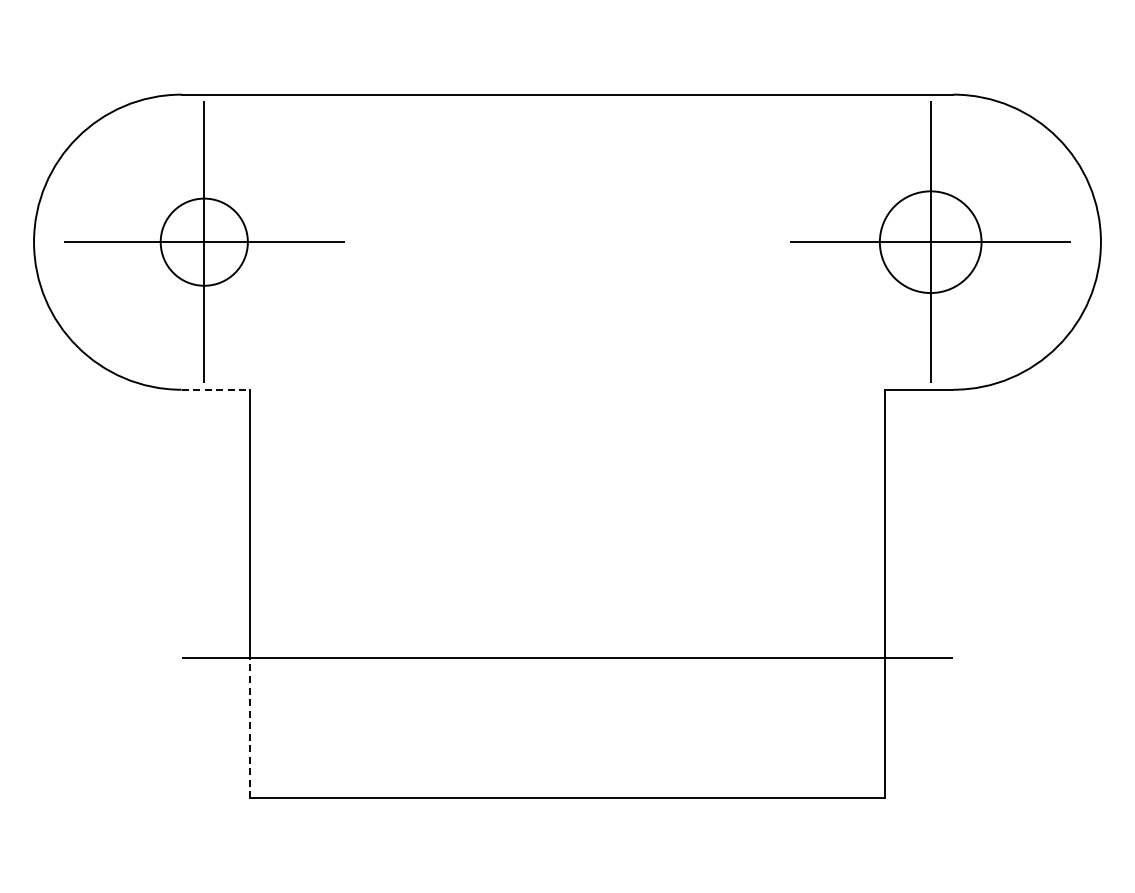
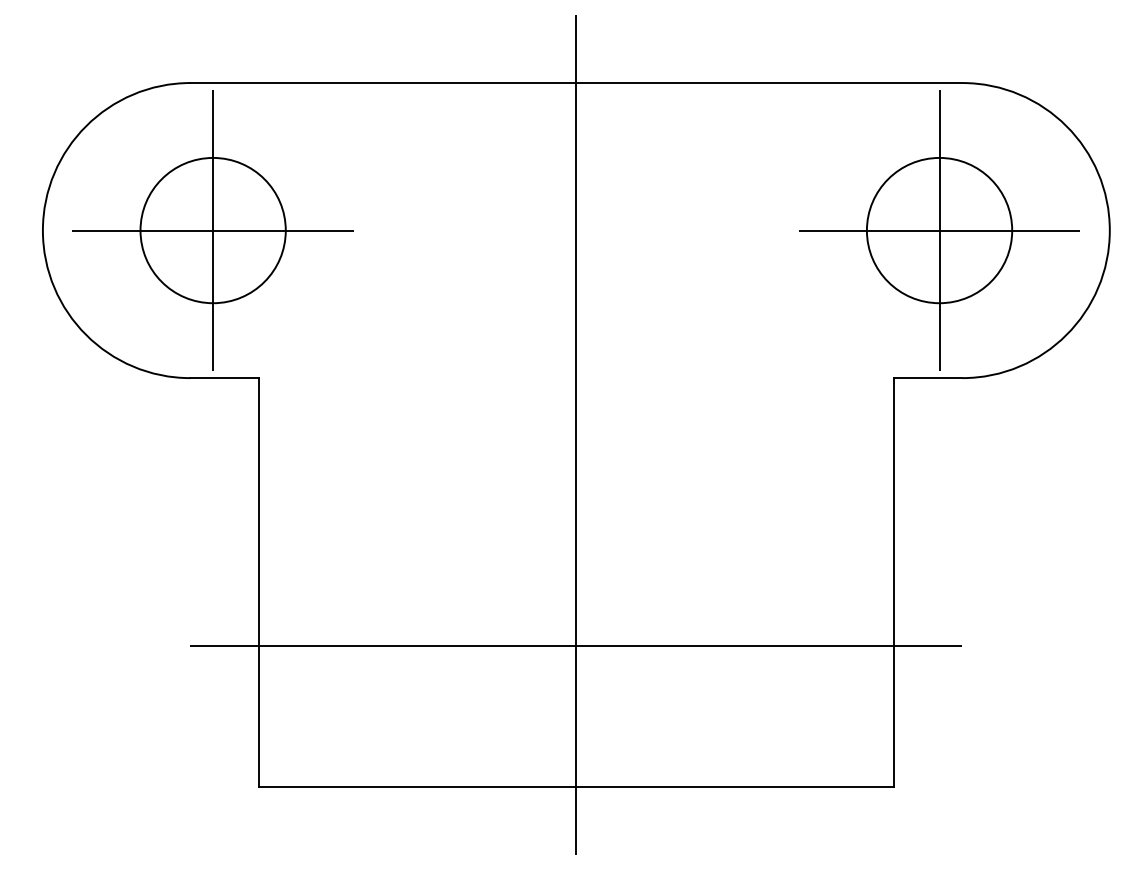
circle: (203, 241) -> (212, 229), size x1.67
circle: (930, 241) -> (939, 229), size x1.43
line: (216, 389) -> (225, 377), dashed -> solid
line: (567, 446) -> (576, 434), added
line: (249, 727) -> (258, 715), dashed -> solid

